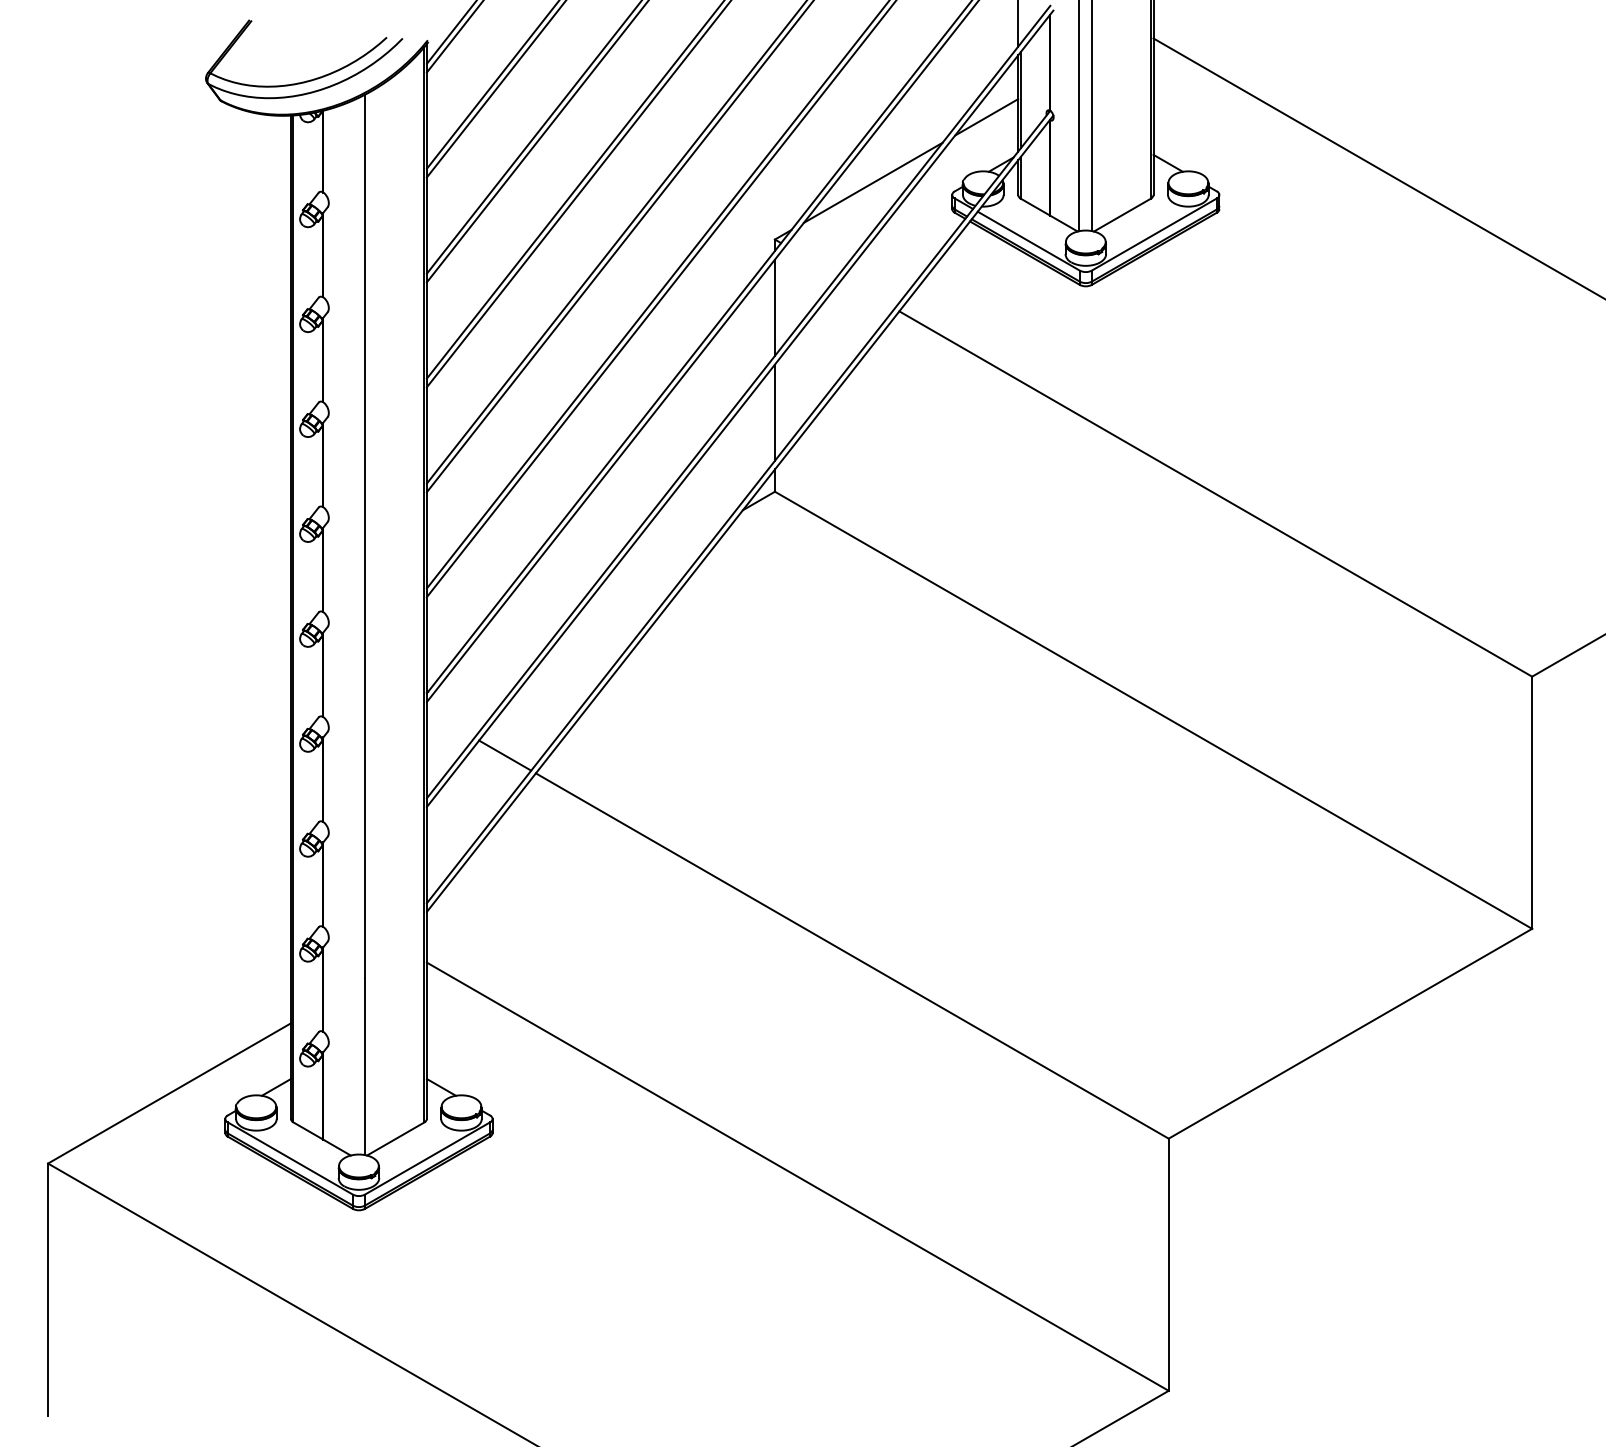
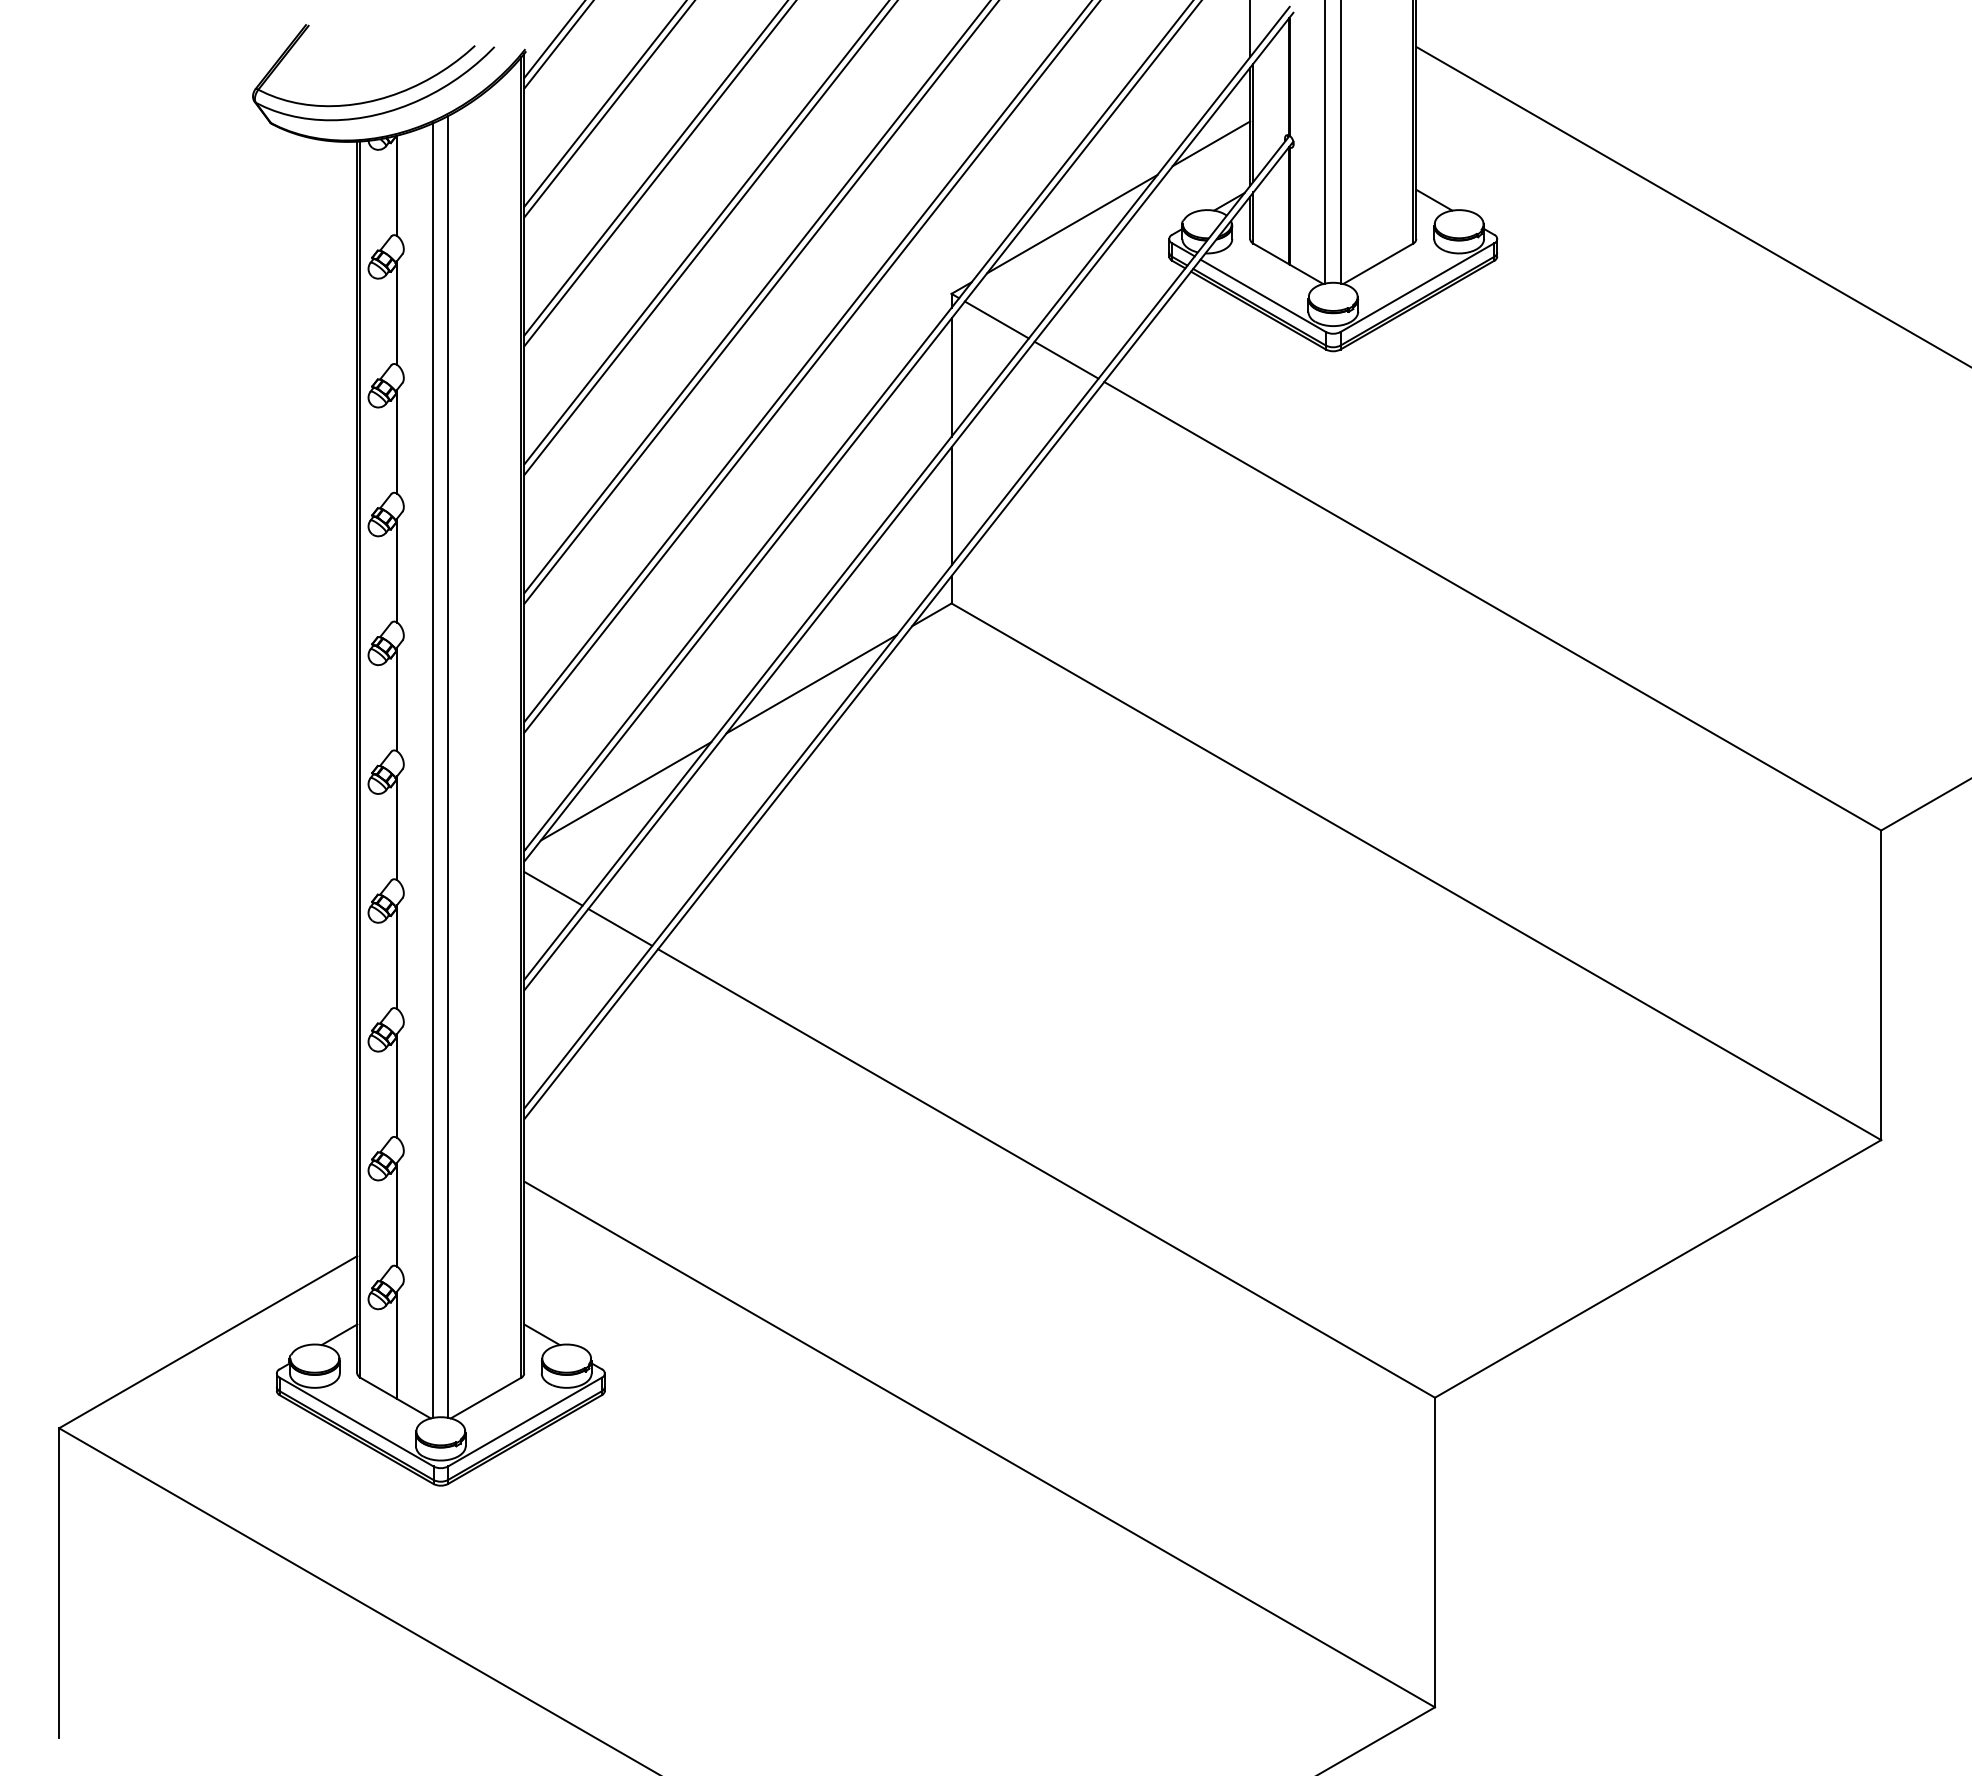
line: (811, 260) -> (996, 319), added
line: (868, 293) -> (1066, 359), added
line: (660, 557) -> (811, 684), added
line: (352, 627) -> (433, 770), added
line: (509, 644) -> (625, 791), added
line: (450, 723) -> (553, 888), added

